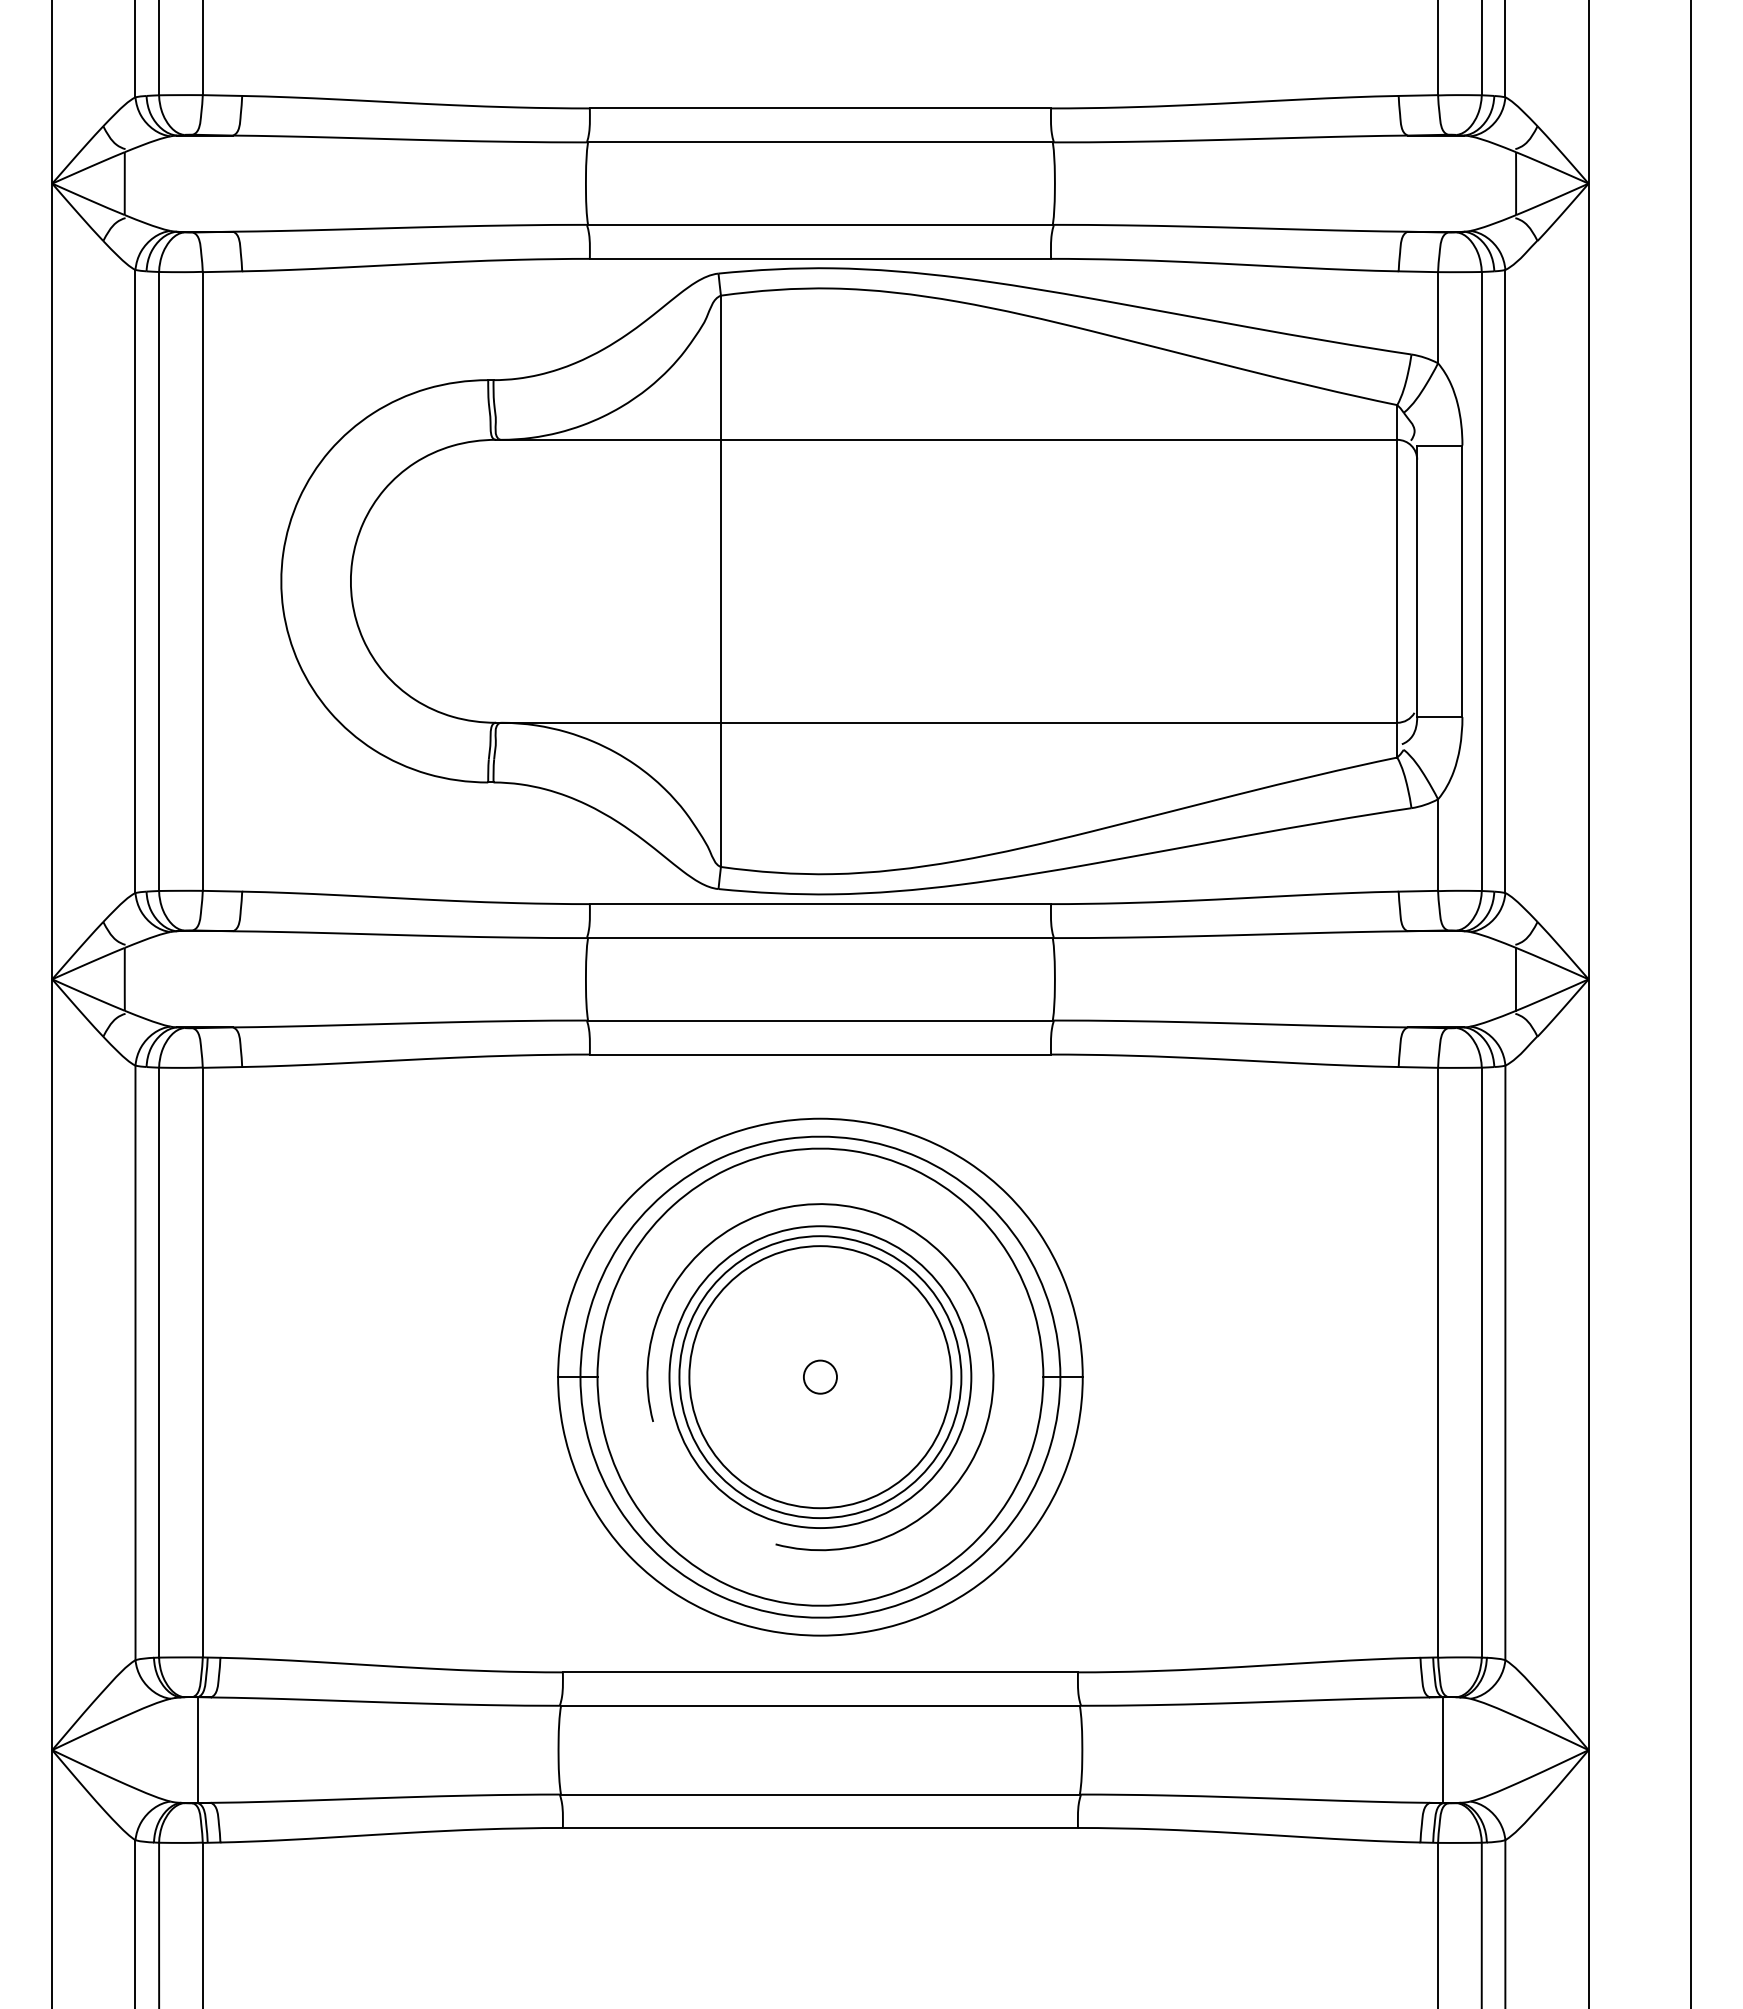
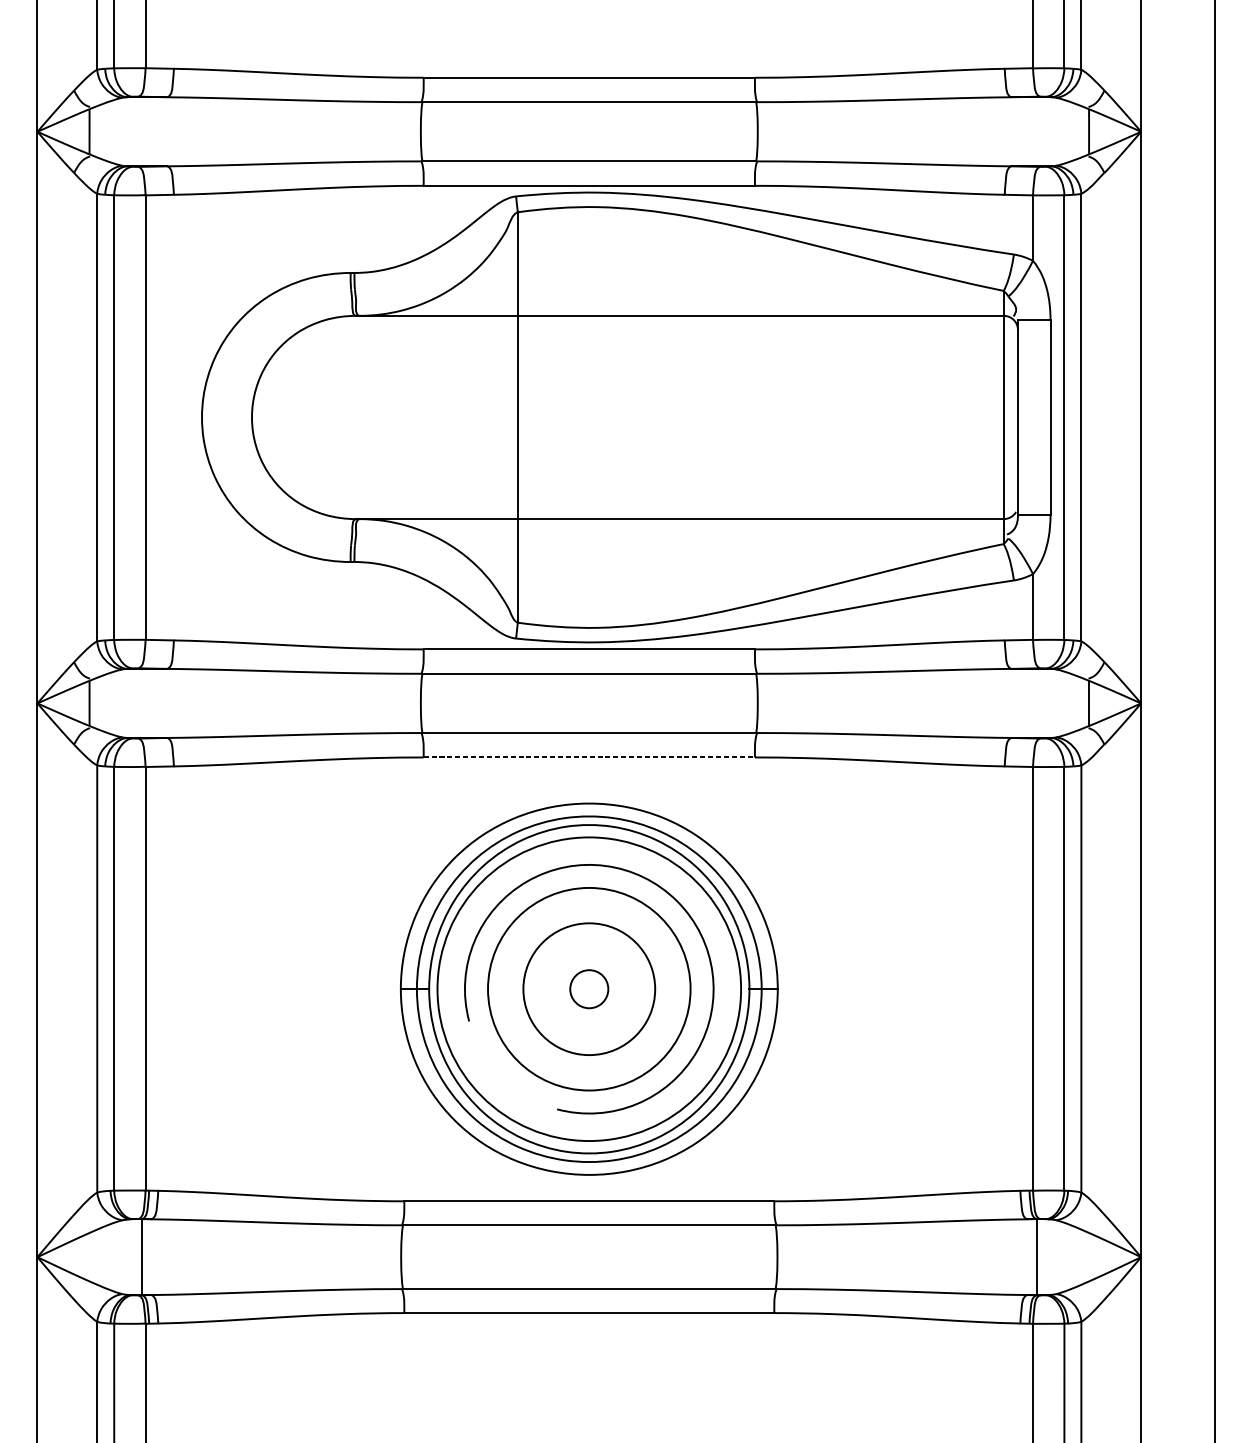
line: (820, 1054) -> (589, 757), solid -> dashed
circle: (819, 1376) -> (588, 988), size x1.6
circle: (820, 1377) -> (589, 989), size x0.7
circle: (820, 1377) -> (589, 989), size x1.4

